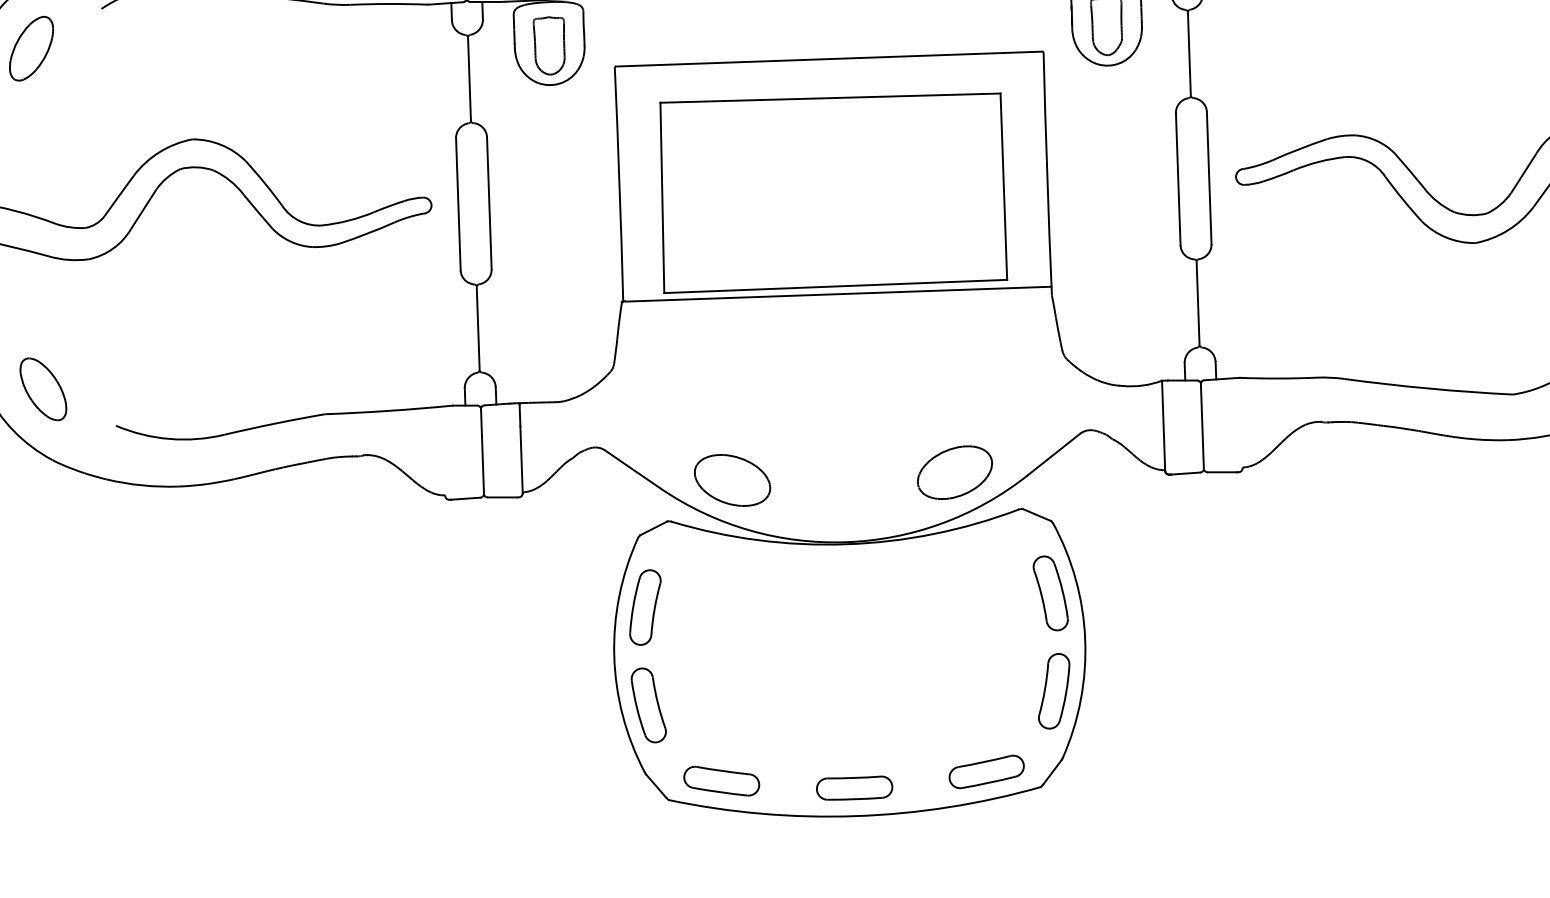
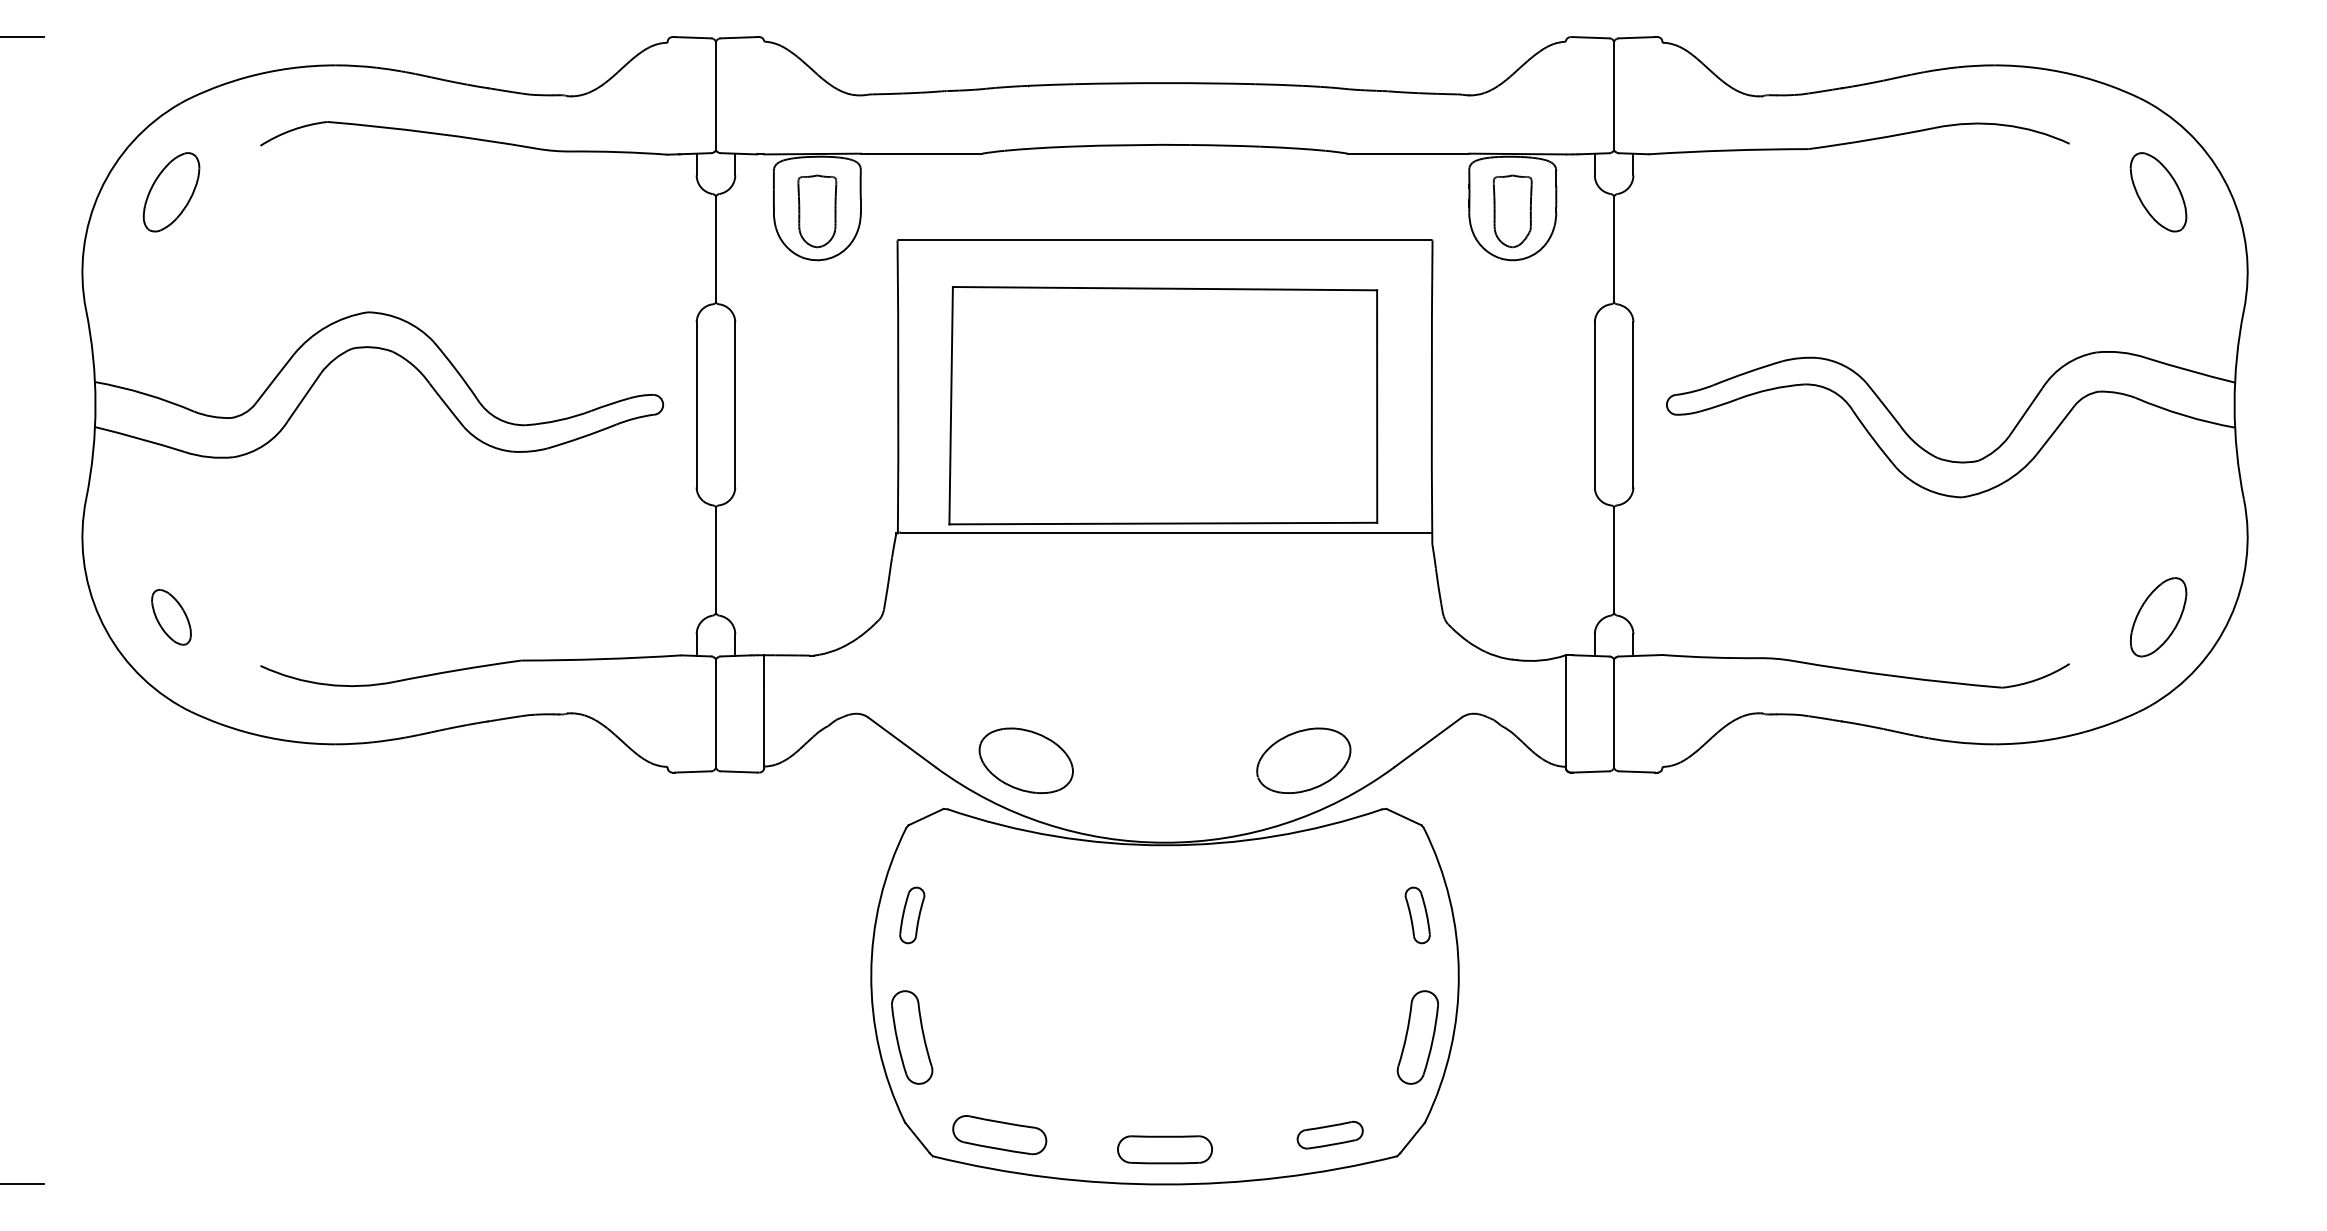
part: (43, 389) -> (171, 617), size x0.7
part: (1050, 593) -> (1417, 915), size x0.6
part: (645, 607) -> (912, 915), size x0.6
part: (986, 772) -> (1329, 1135), size x0.7

